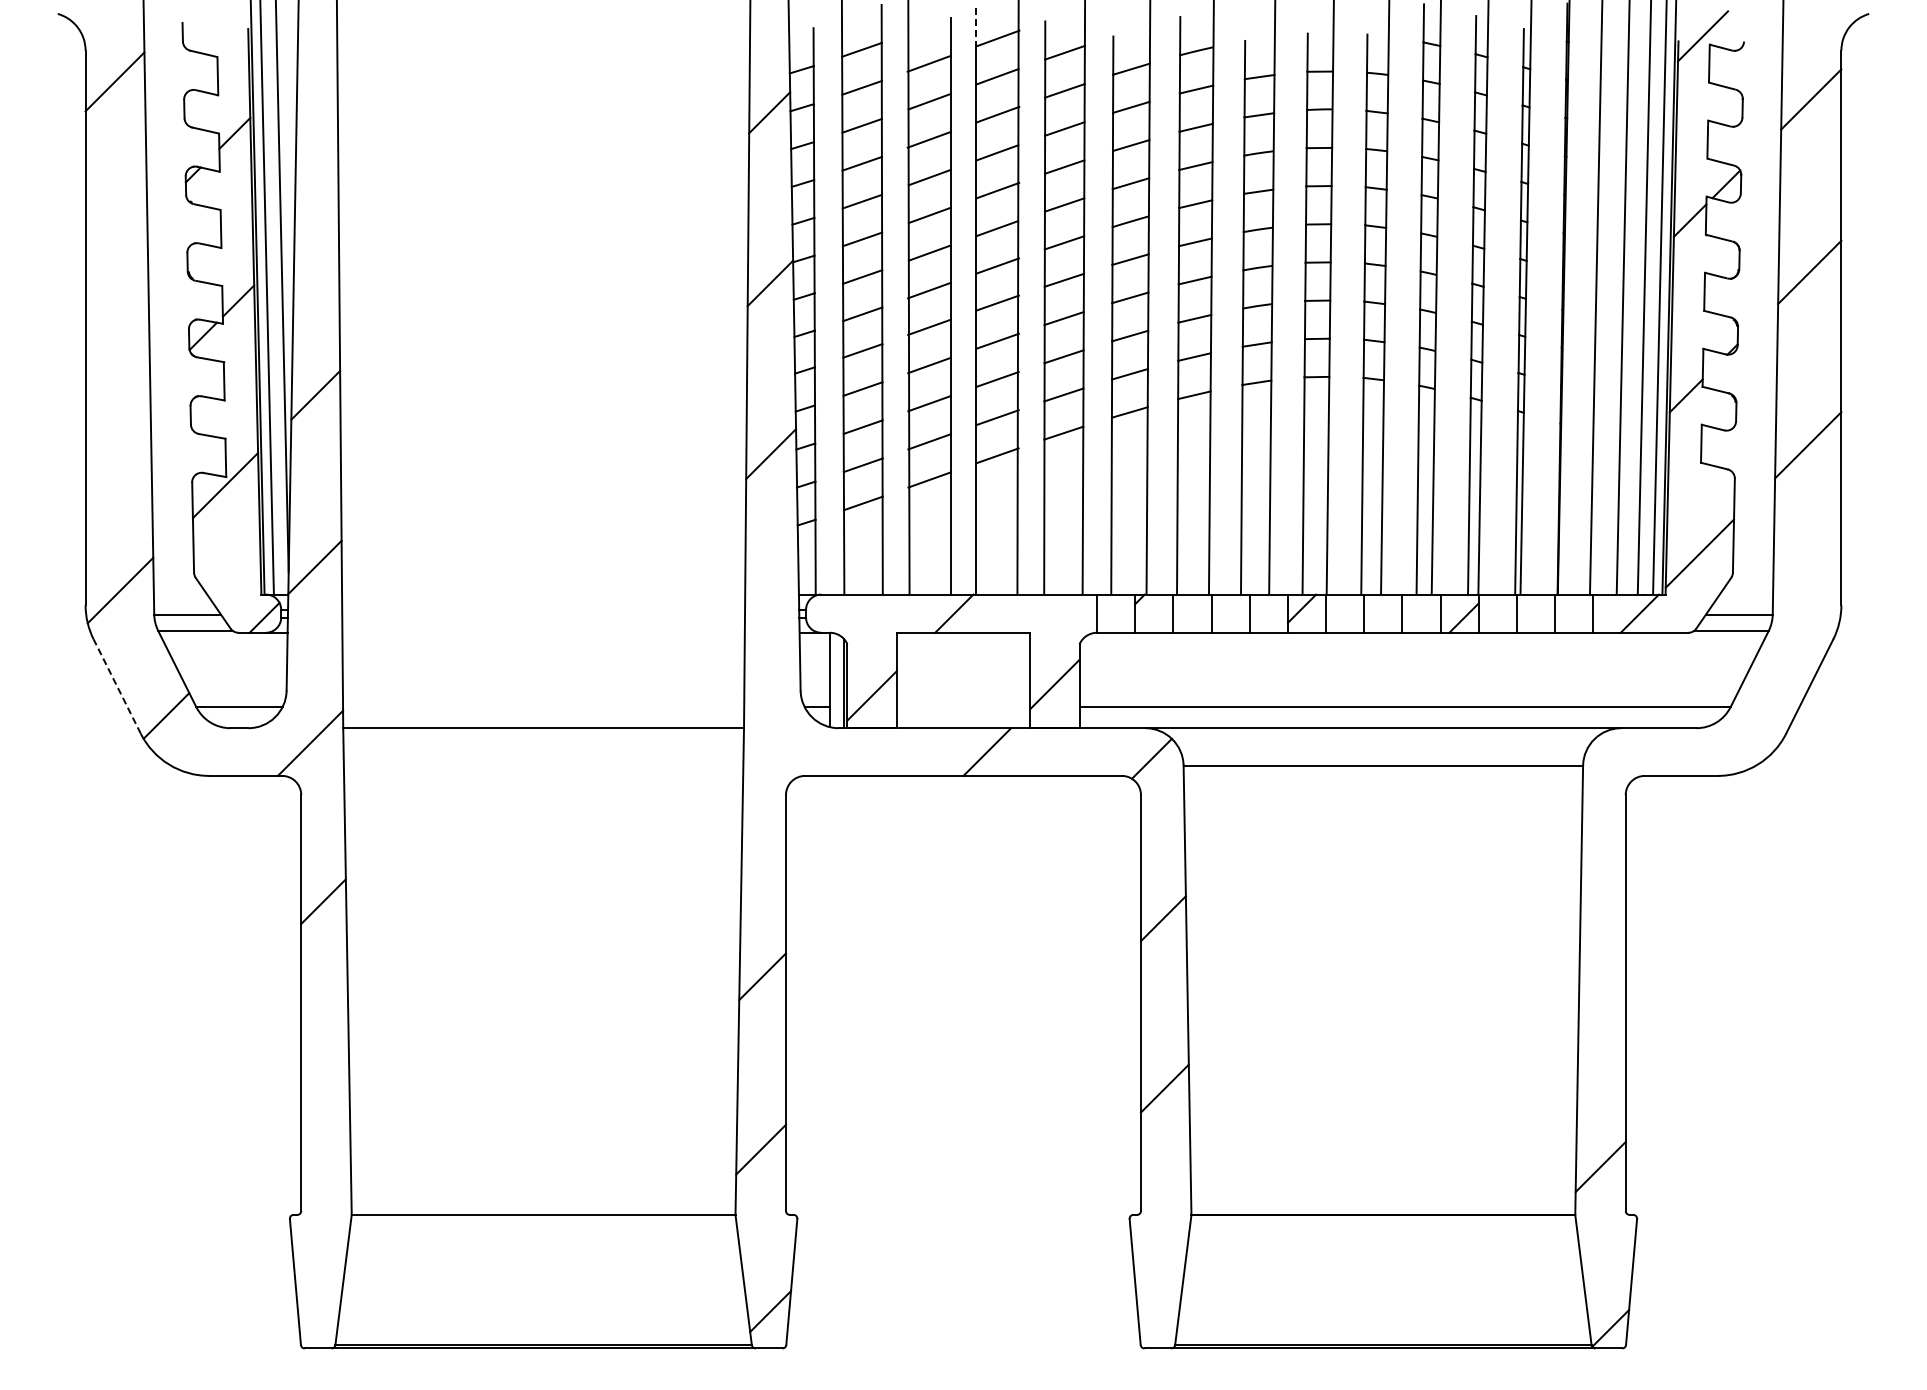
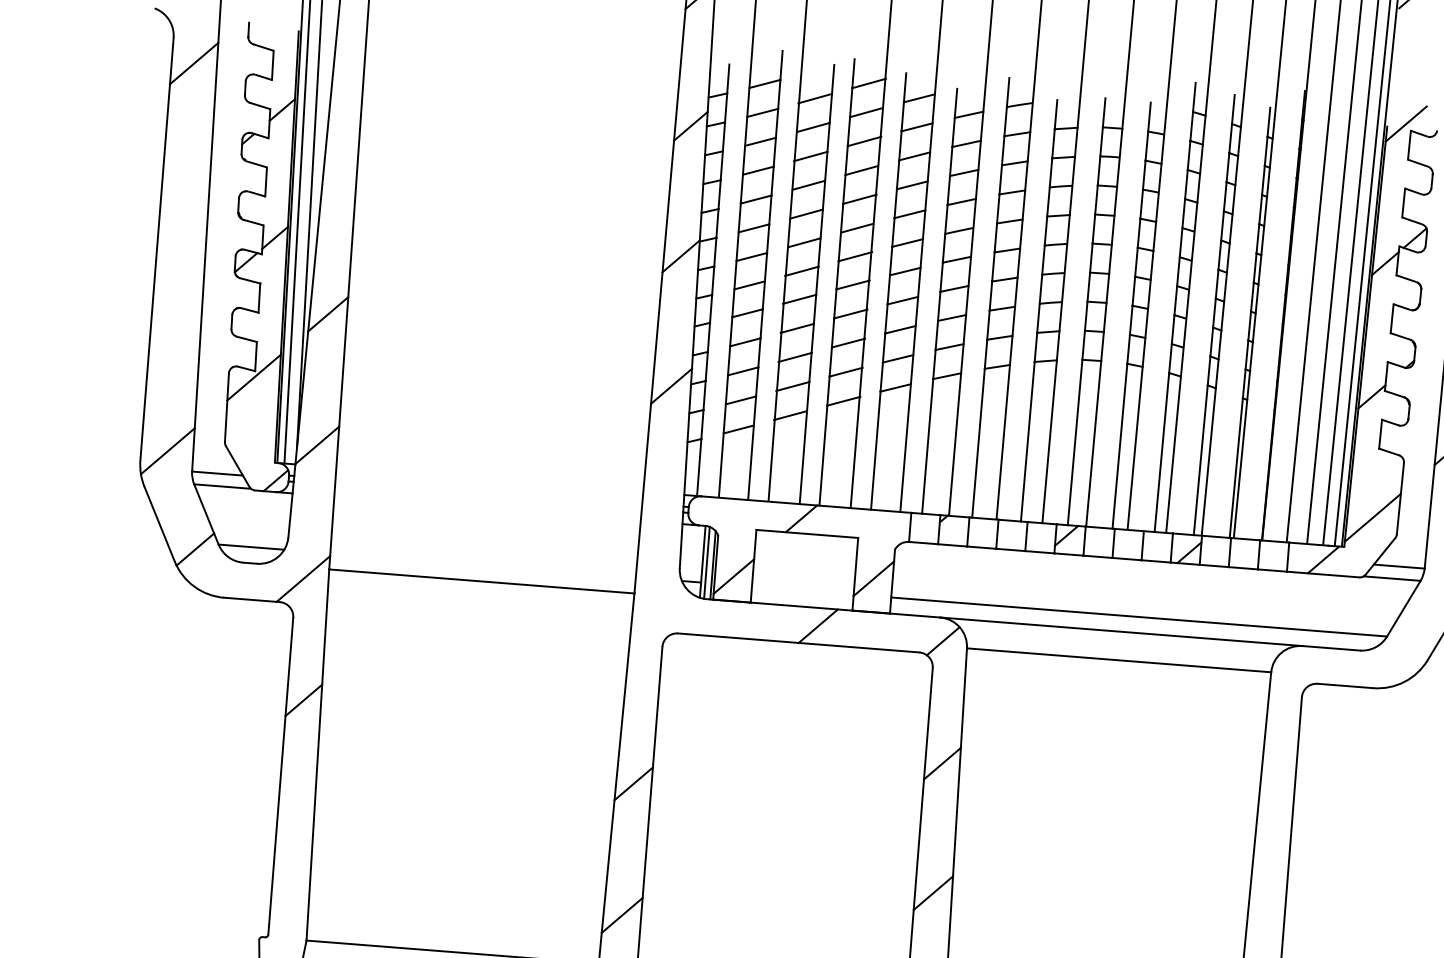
line: (976, 27) -> (853, 73), dashed -> solid
line: (835, 680) -> (706, 562), added
line: (117, 686) -> (159, 524), dashed -> solid

